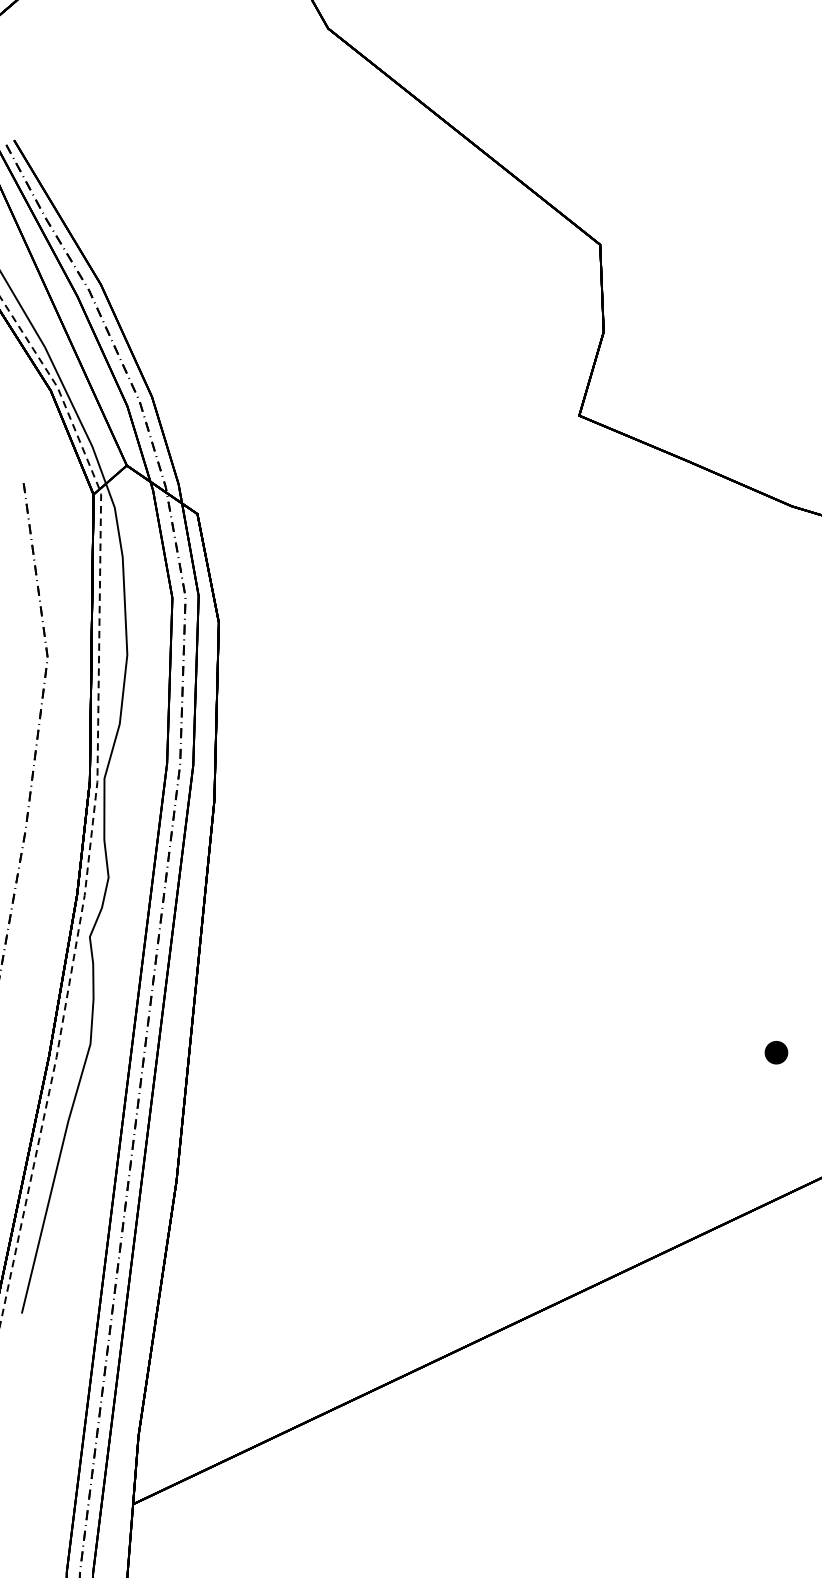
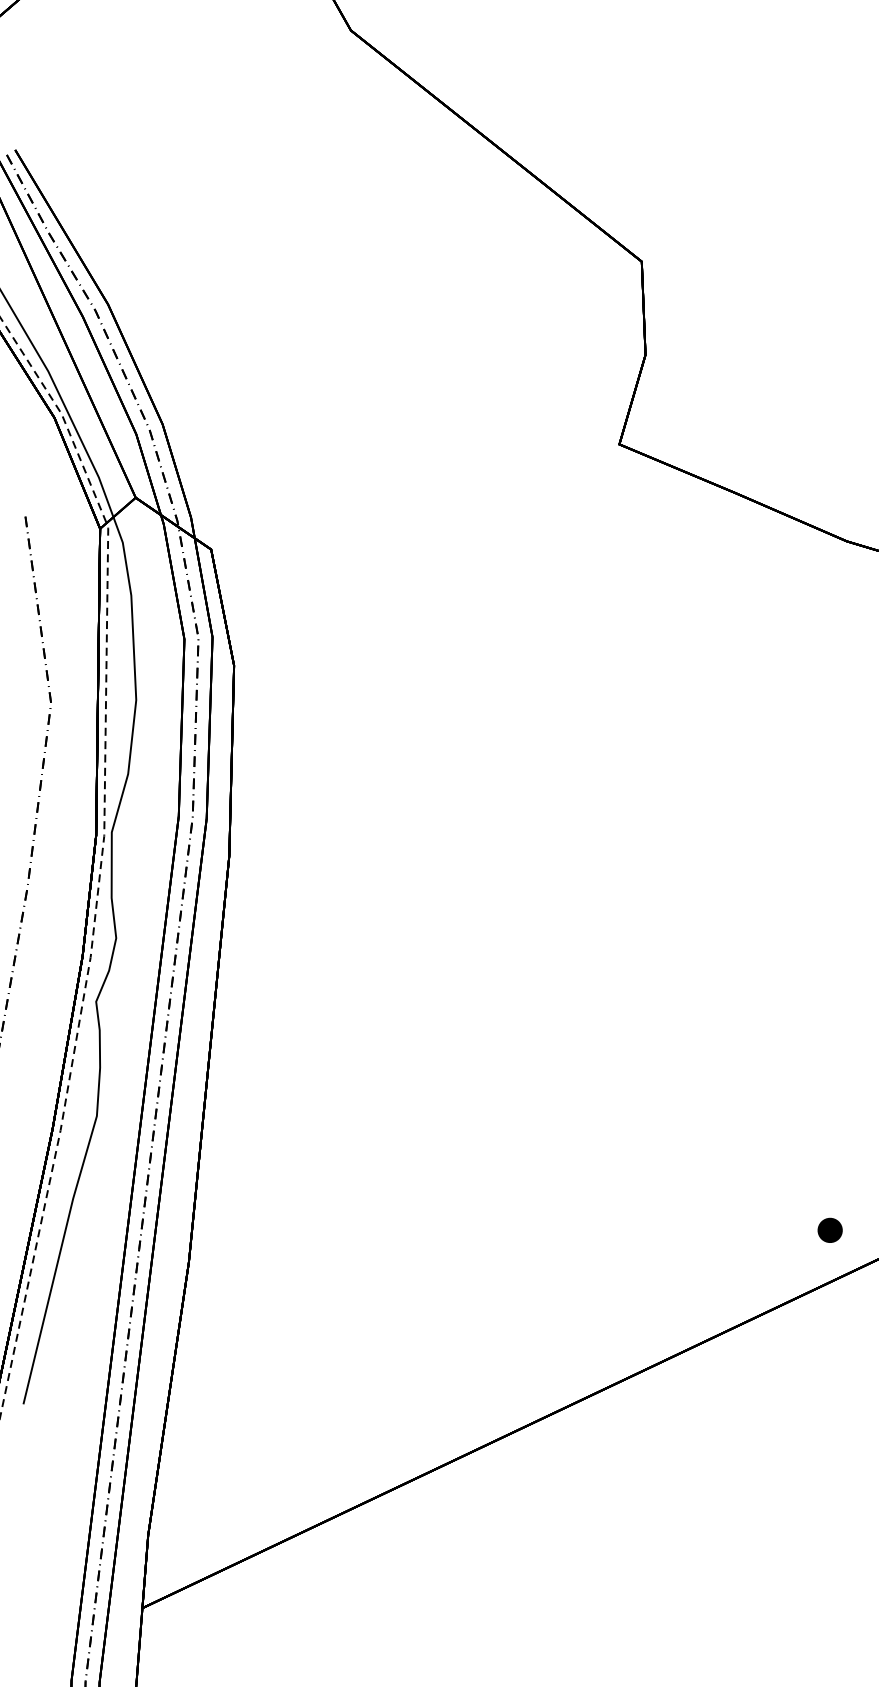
part: (775, 1051) -> (829, 1229), moved

